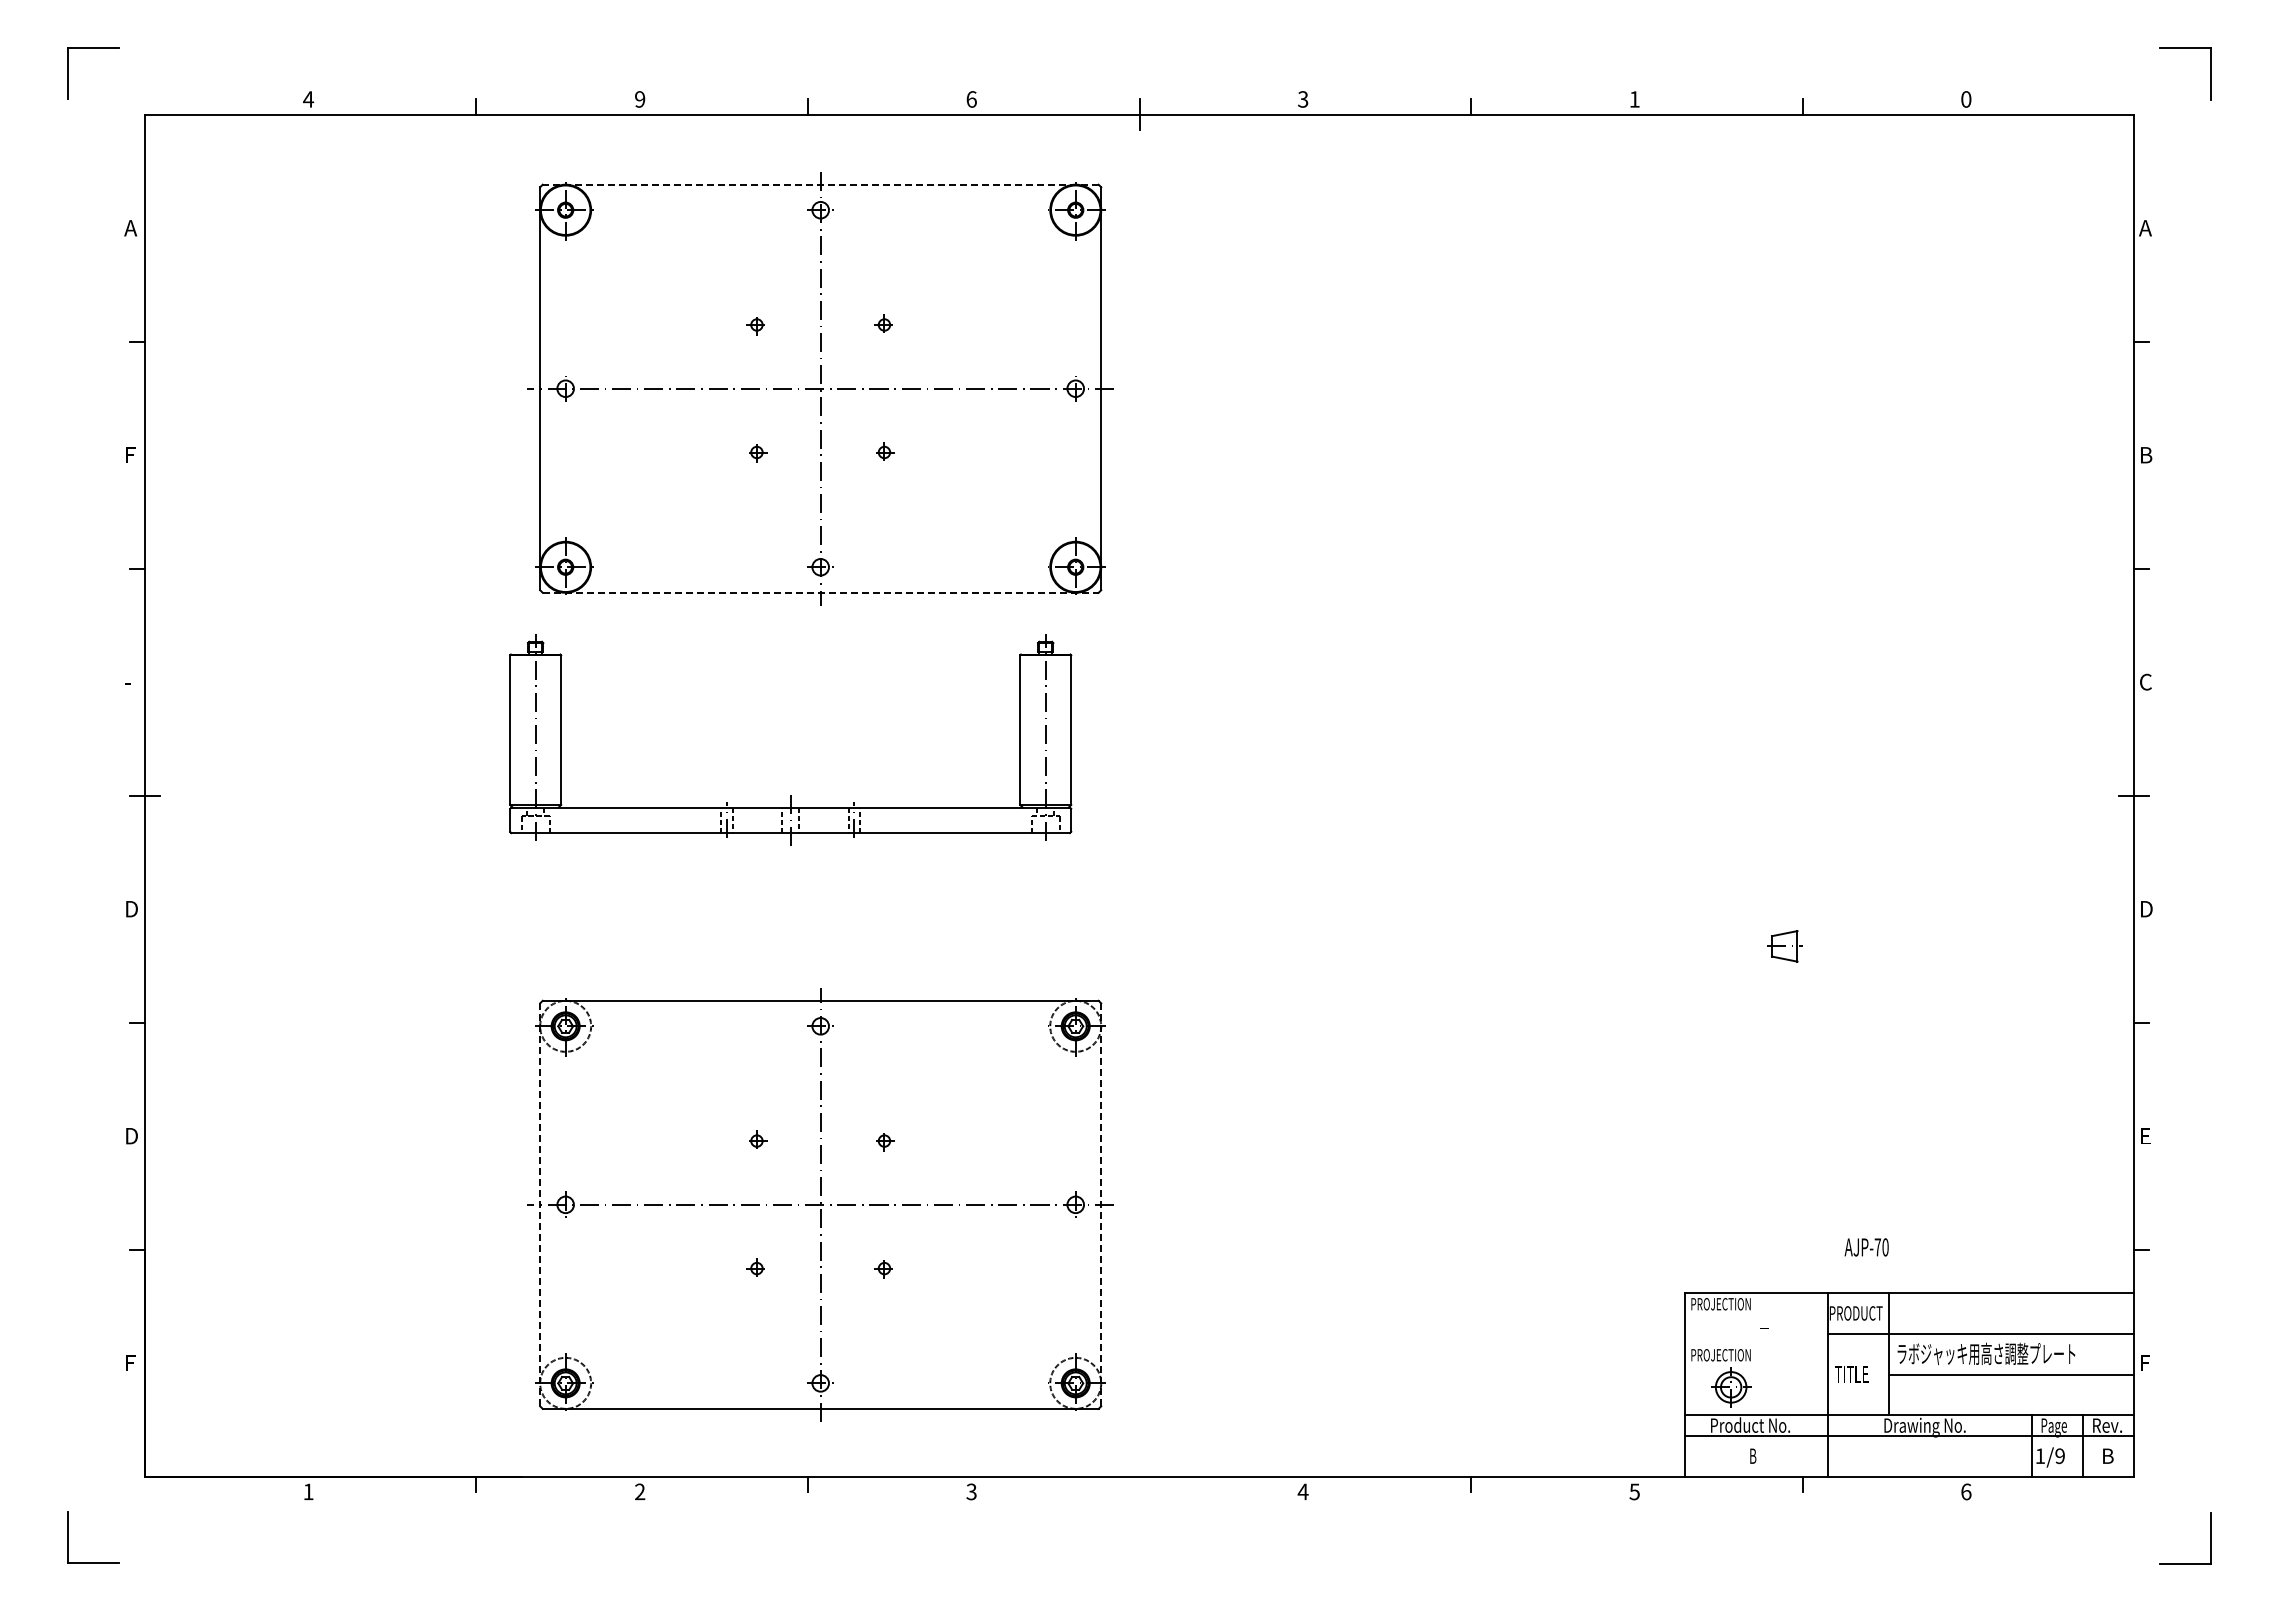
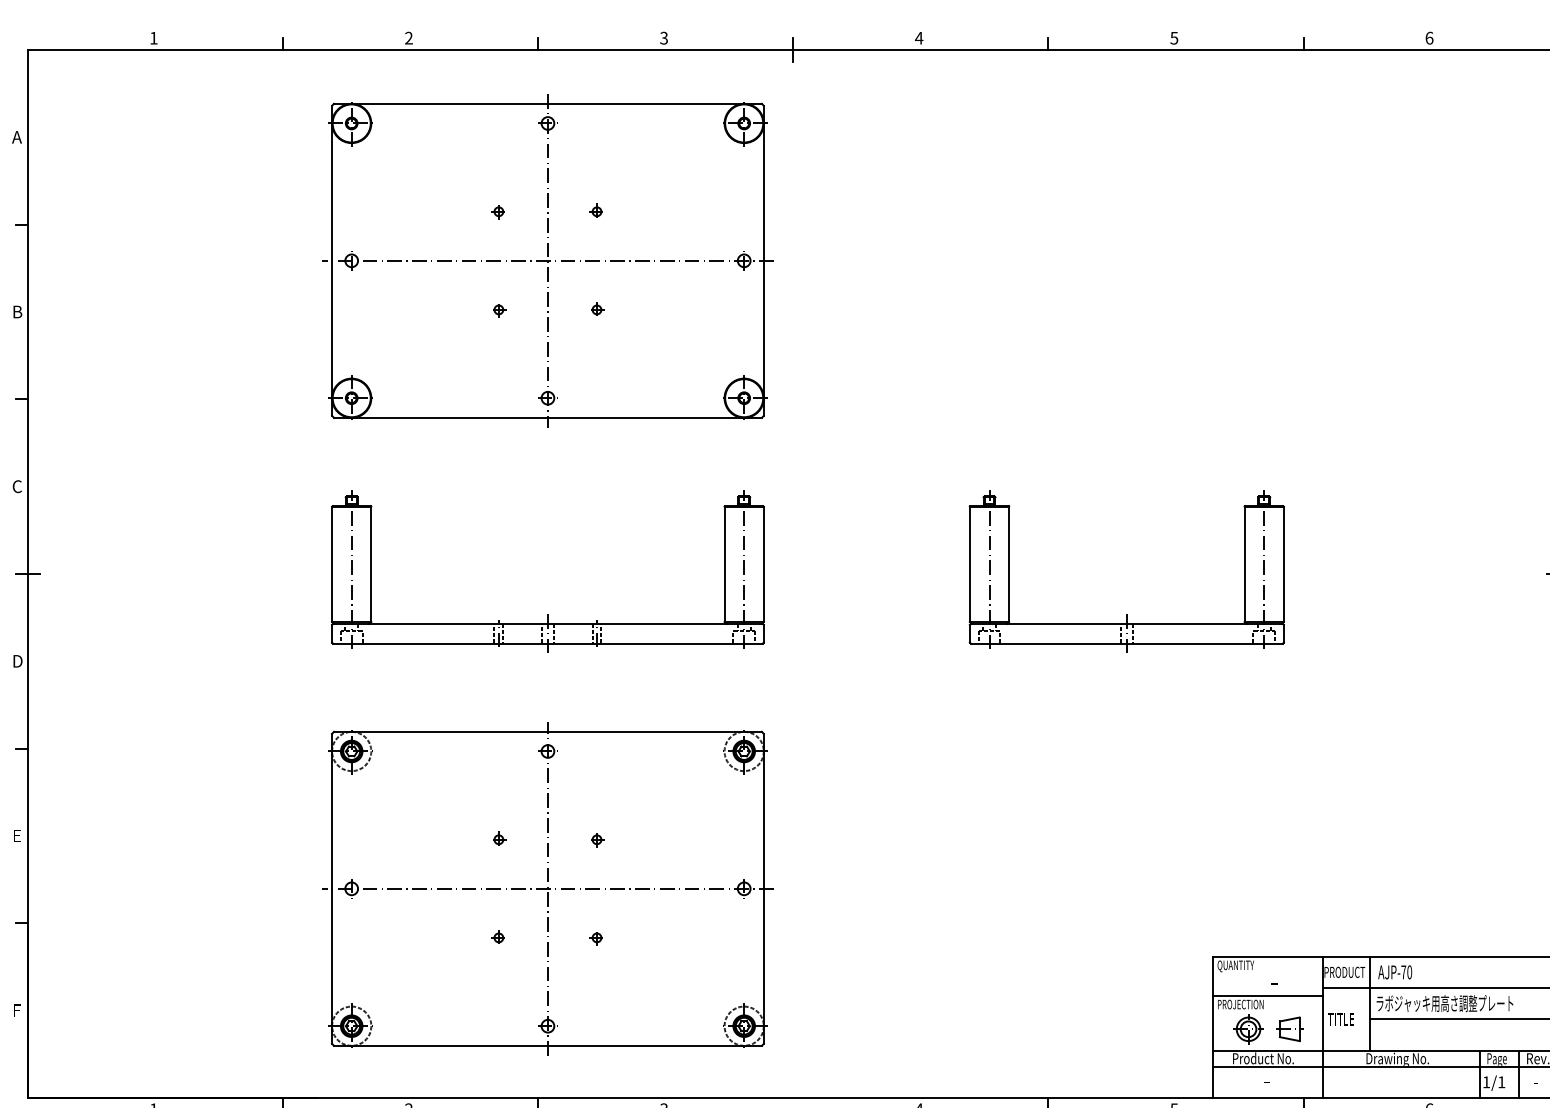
text: (308, 99) -> (153, 38), 4 -> 1
text: (640, 99) -> (409, 38), 9 -> 2
text: (971, 99) -> (663, 38), 6 -> 3
text: (1302, 99) -> (918, 38), 3 -> 4
text: (1634, 99) -> (1174, 38), 1 -> 5
text: (1966, 99) -> (1429, 38), 0 -> 6
line: (820, 184) -> (547, 103), dashed -> solid
text: (131, 455) -> (17, 312), F -> B
line: (820, 592) -> (547, 417), dashed -> solid
text: (131, 681) -> (17, 486), - -> C
part: (790, 795) -> (547, 614), moved
part: (1573, 848) -> (1127, 614), added
part: (1784, 946) -> (1289, 1029), moved
text: (131, 1136) -> (17, 836), D -> E
line: (540, 1204) -> (332, 888), dashed -> solid
line: (1101, 1205) -> (764, 889), dashed -> solid
text: (1866, 1247) -> (1395, 972), moved
text: (1720, 1305) -> (1240, 966), PROJECTION -> QUANTITY
line: (1756, 1344) -> (1268, 996), added
text: (1754, 1455) -> (1266, 1081), B -> －
text: (2107, 1455) -> (1538, 1081), B -> -
text: (2059, 1456) -> (1501, 1082), 1/9 -> 1/1

